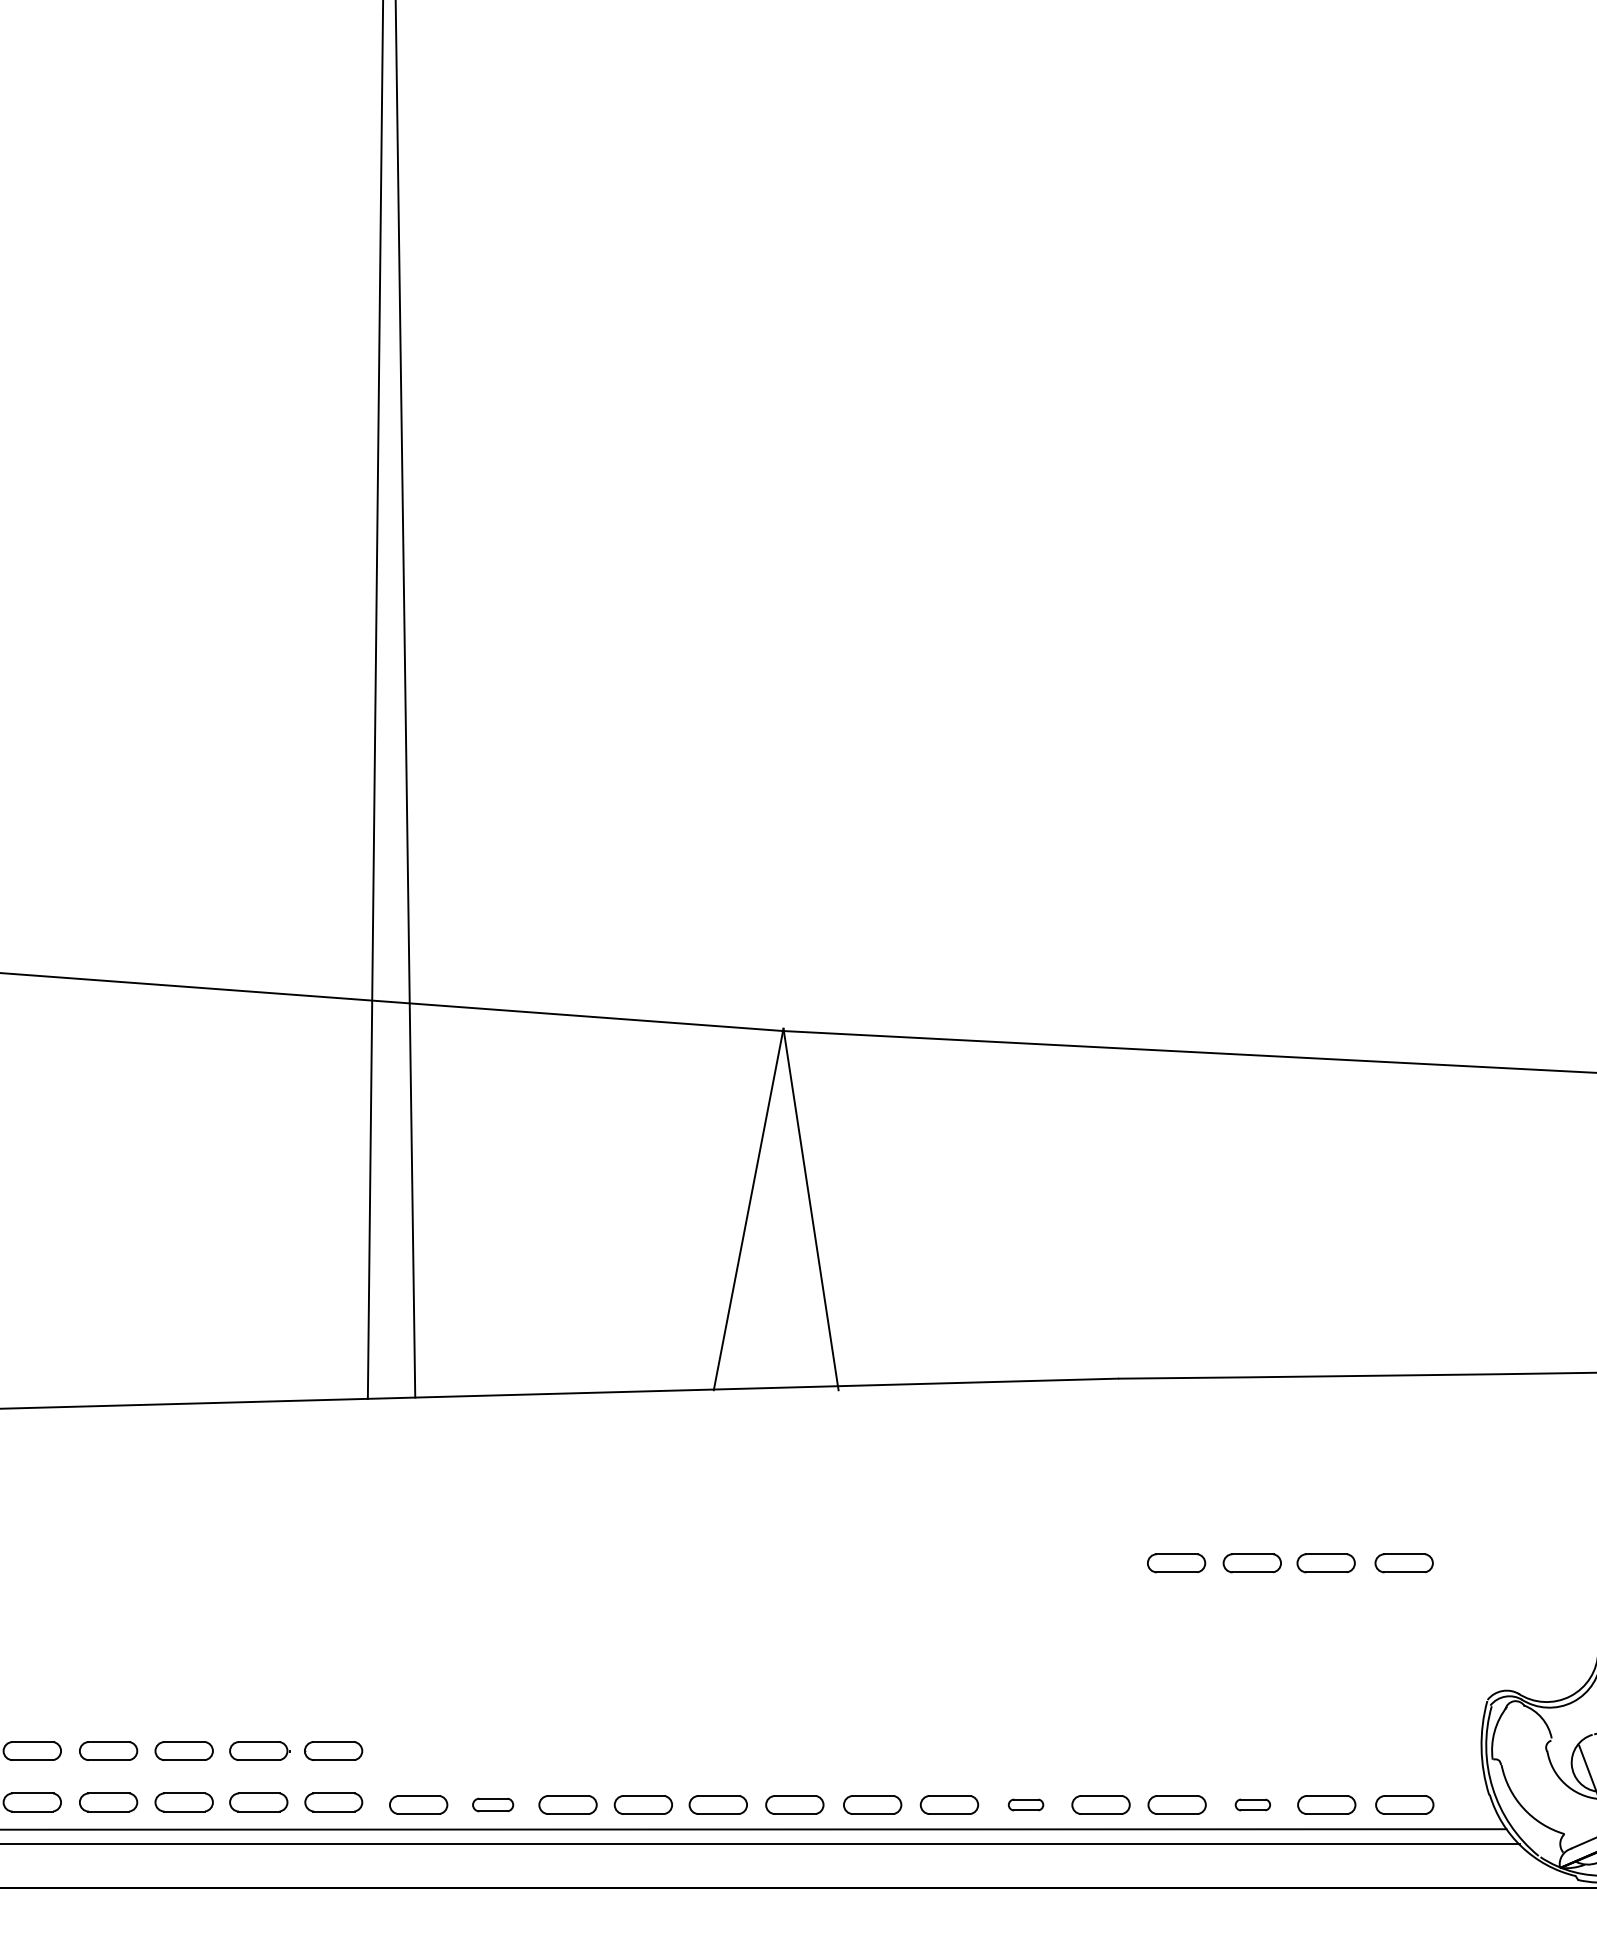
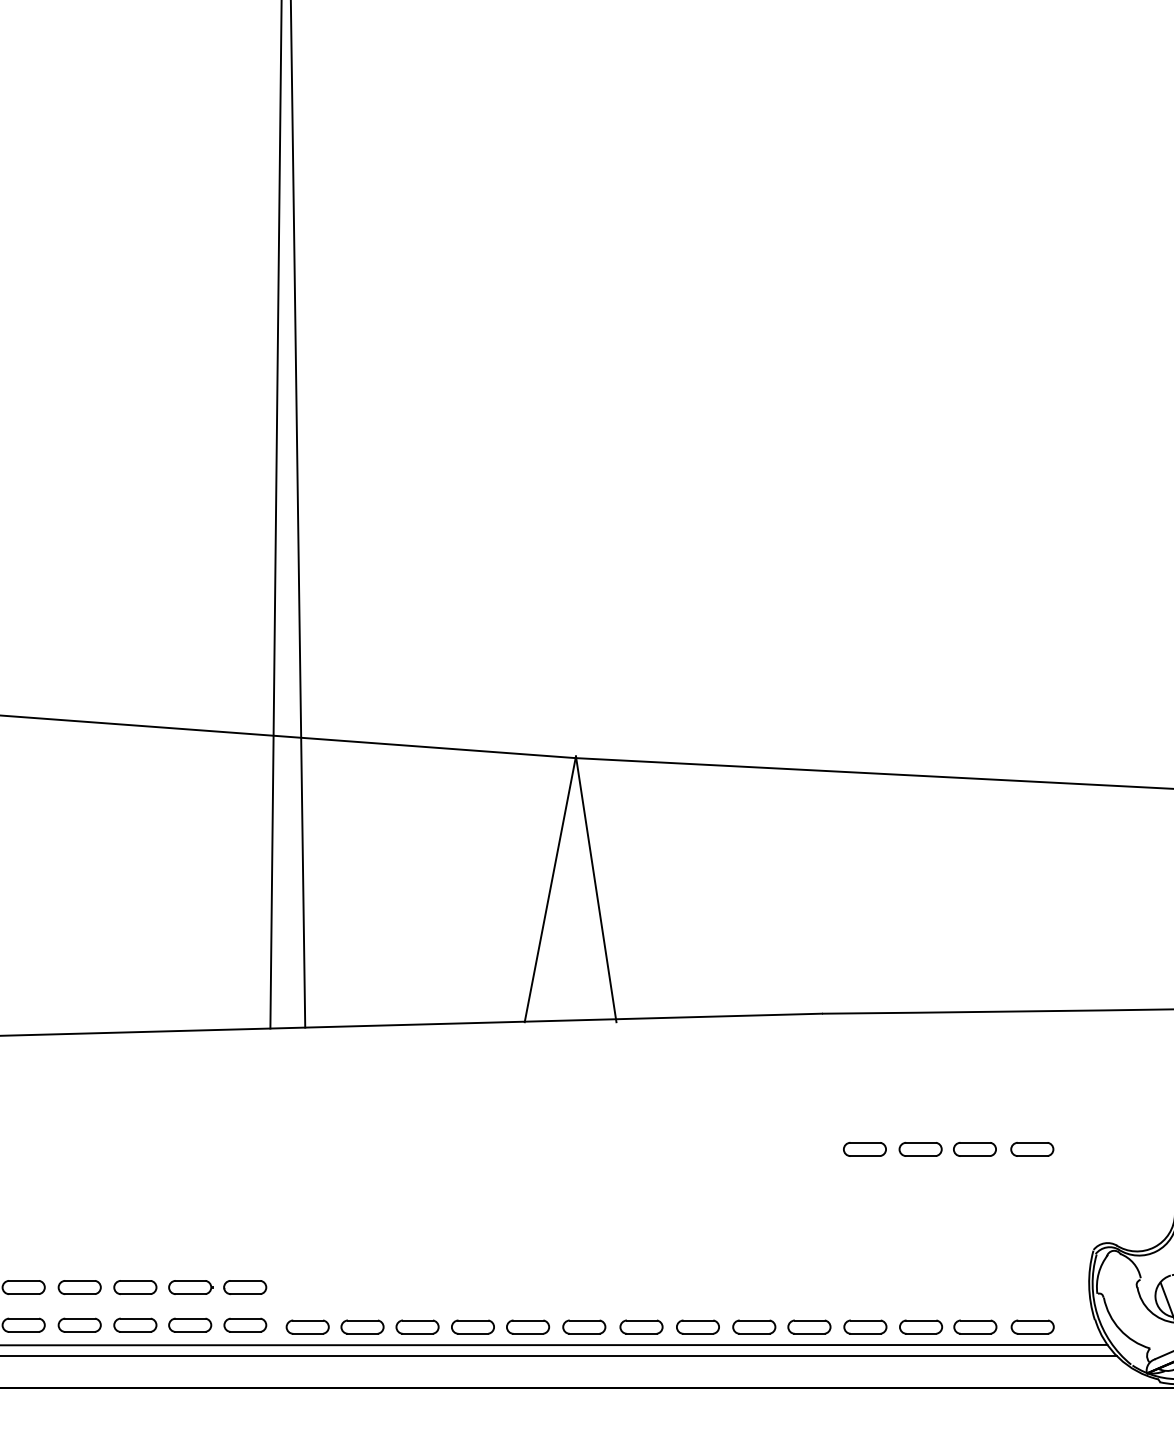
part: (492, 1804) -> (362, 1326), size x1.43
part: (1025, 1804) -> (753, 1326), size x1.67
part: (1252, 1804) -> (920, 1326), size x1.67

